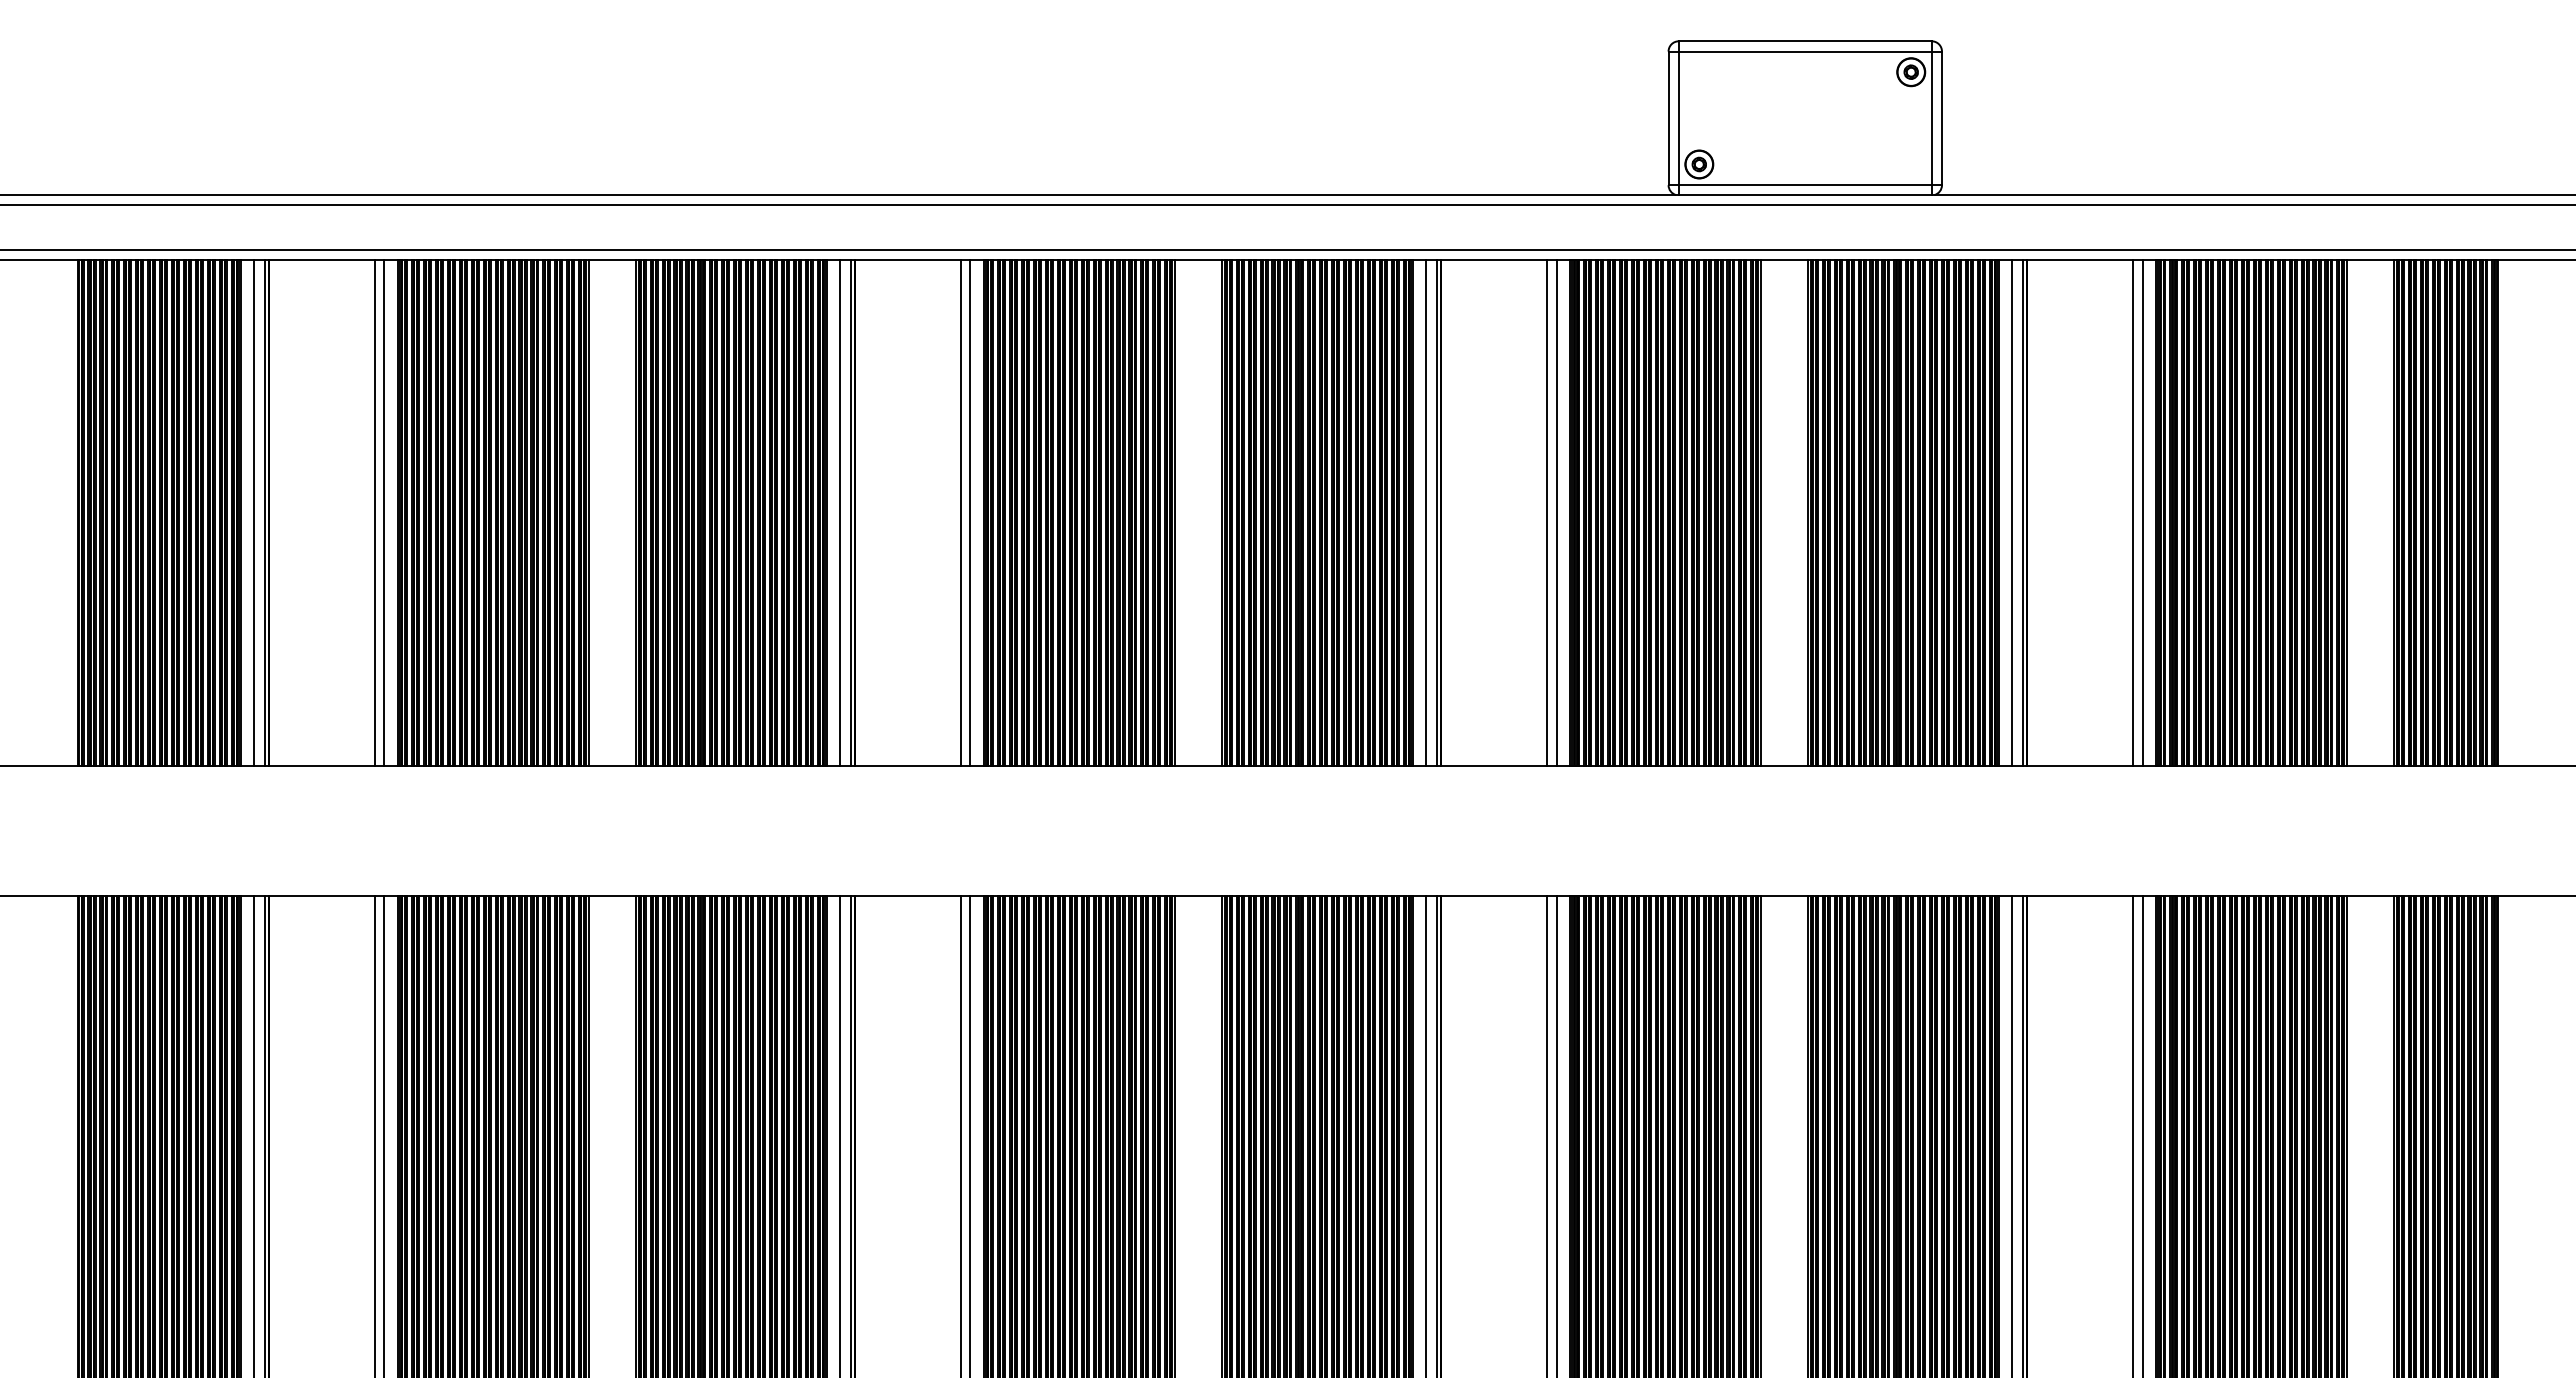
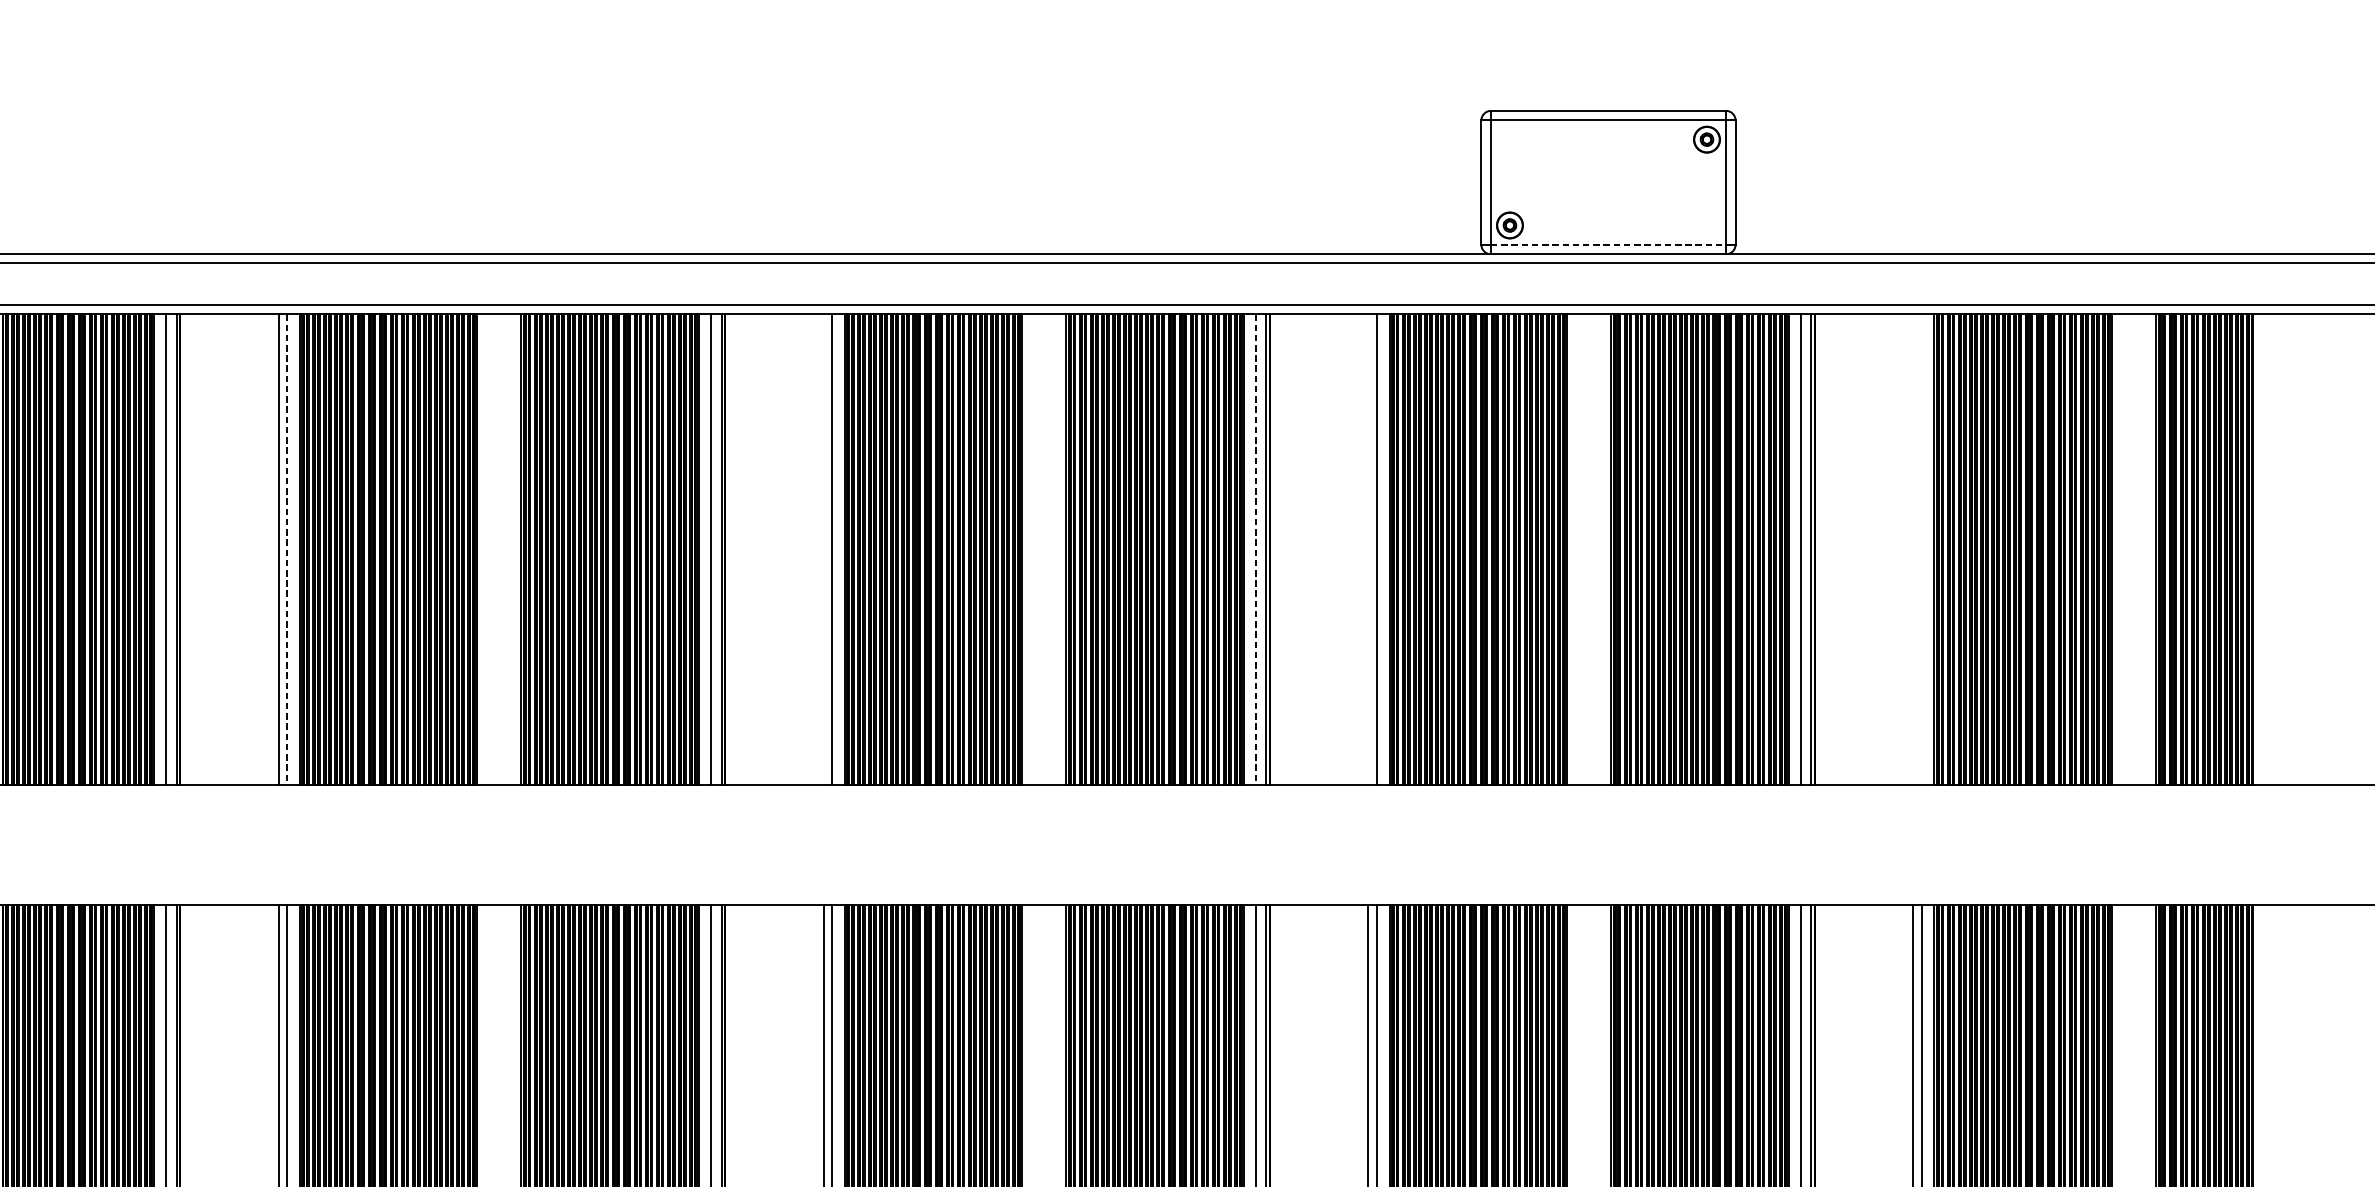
line: (1805, 185) -> (1608, 245), solid -> dashed
line: (384, 512) -> (287, 549), solid -> dashed
line: (961, 512) -> (823, 549), removed
line: (1426, 512) -> (1256, 549), solid -> dashed
line: (1547, 512) -> (1368, 549), removed
line: (2133, 512) -> (1913, 549), removed
line: (2142, 512) -> (1922, 549), removed

